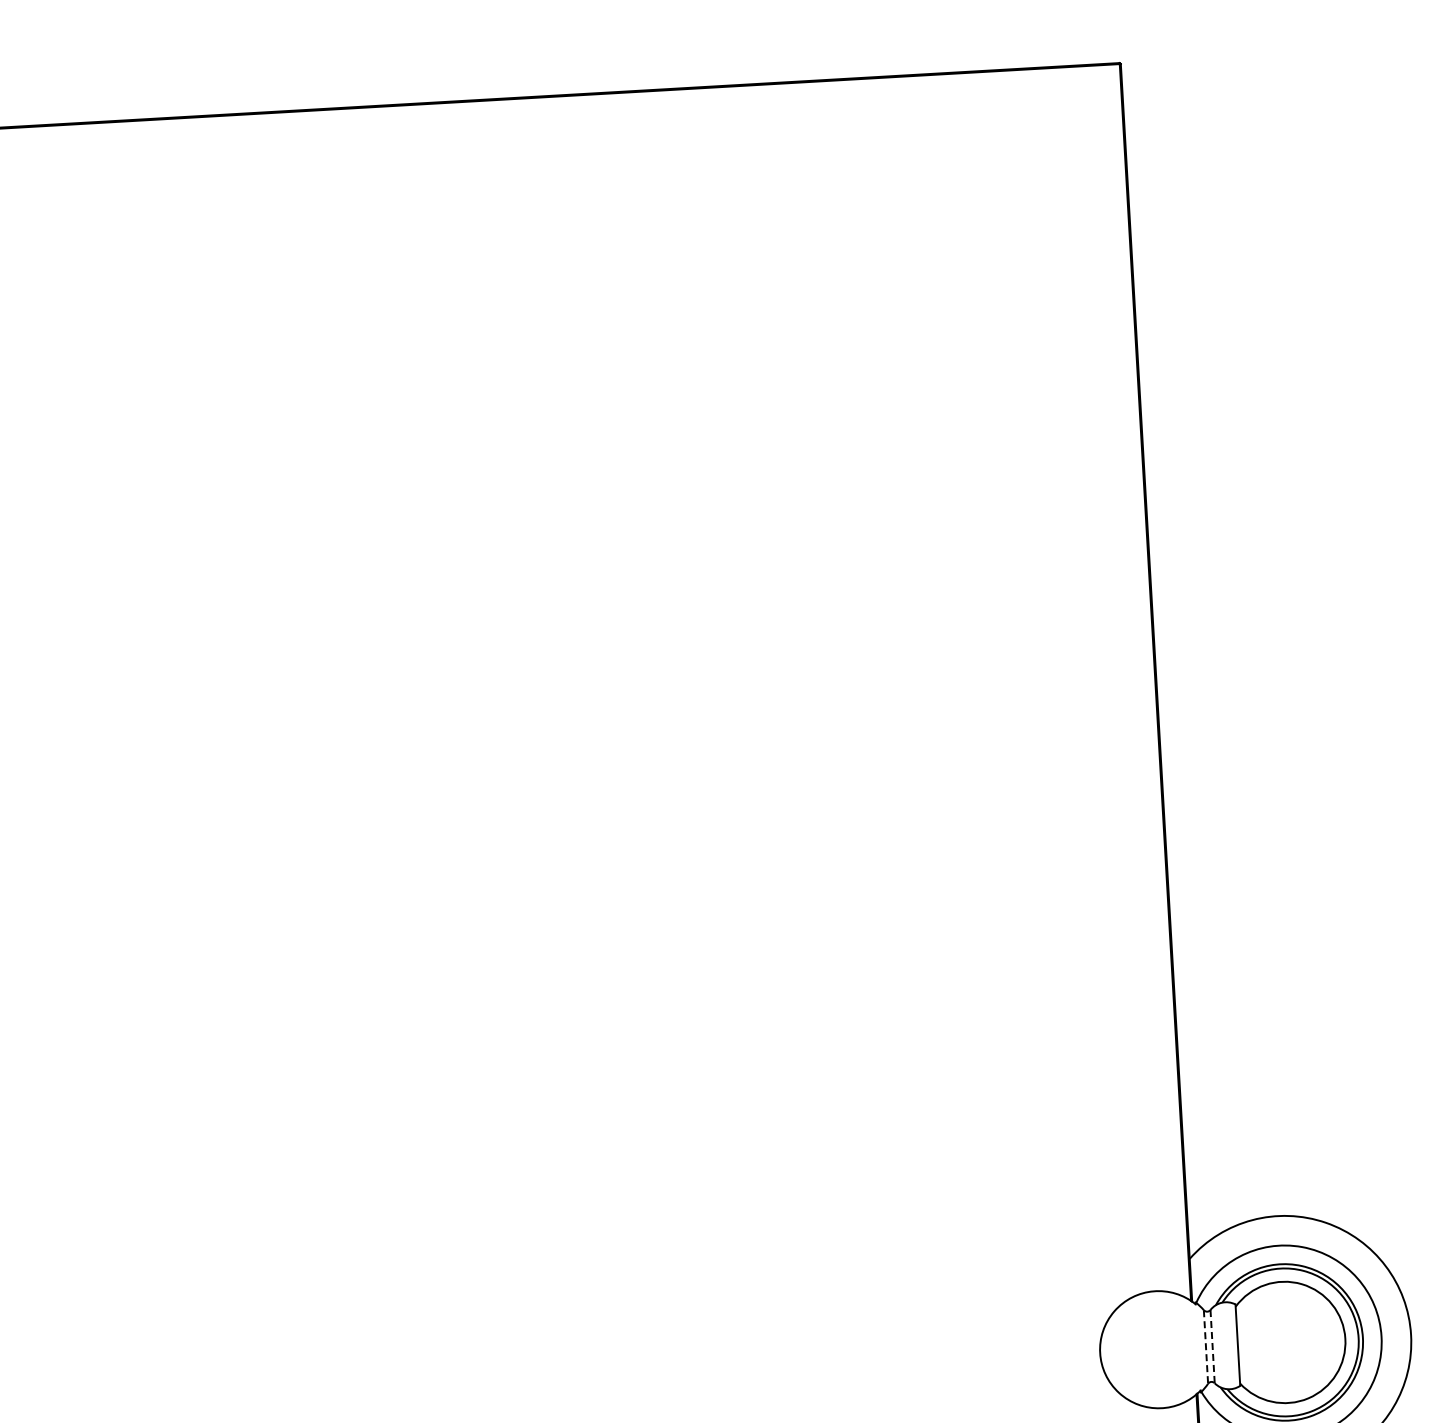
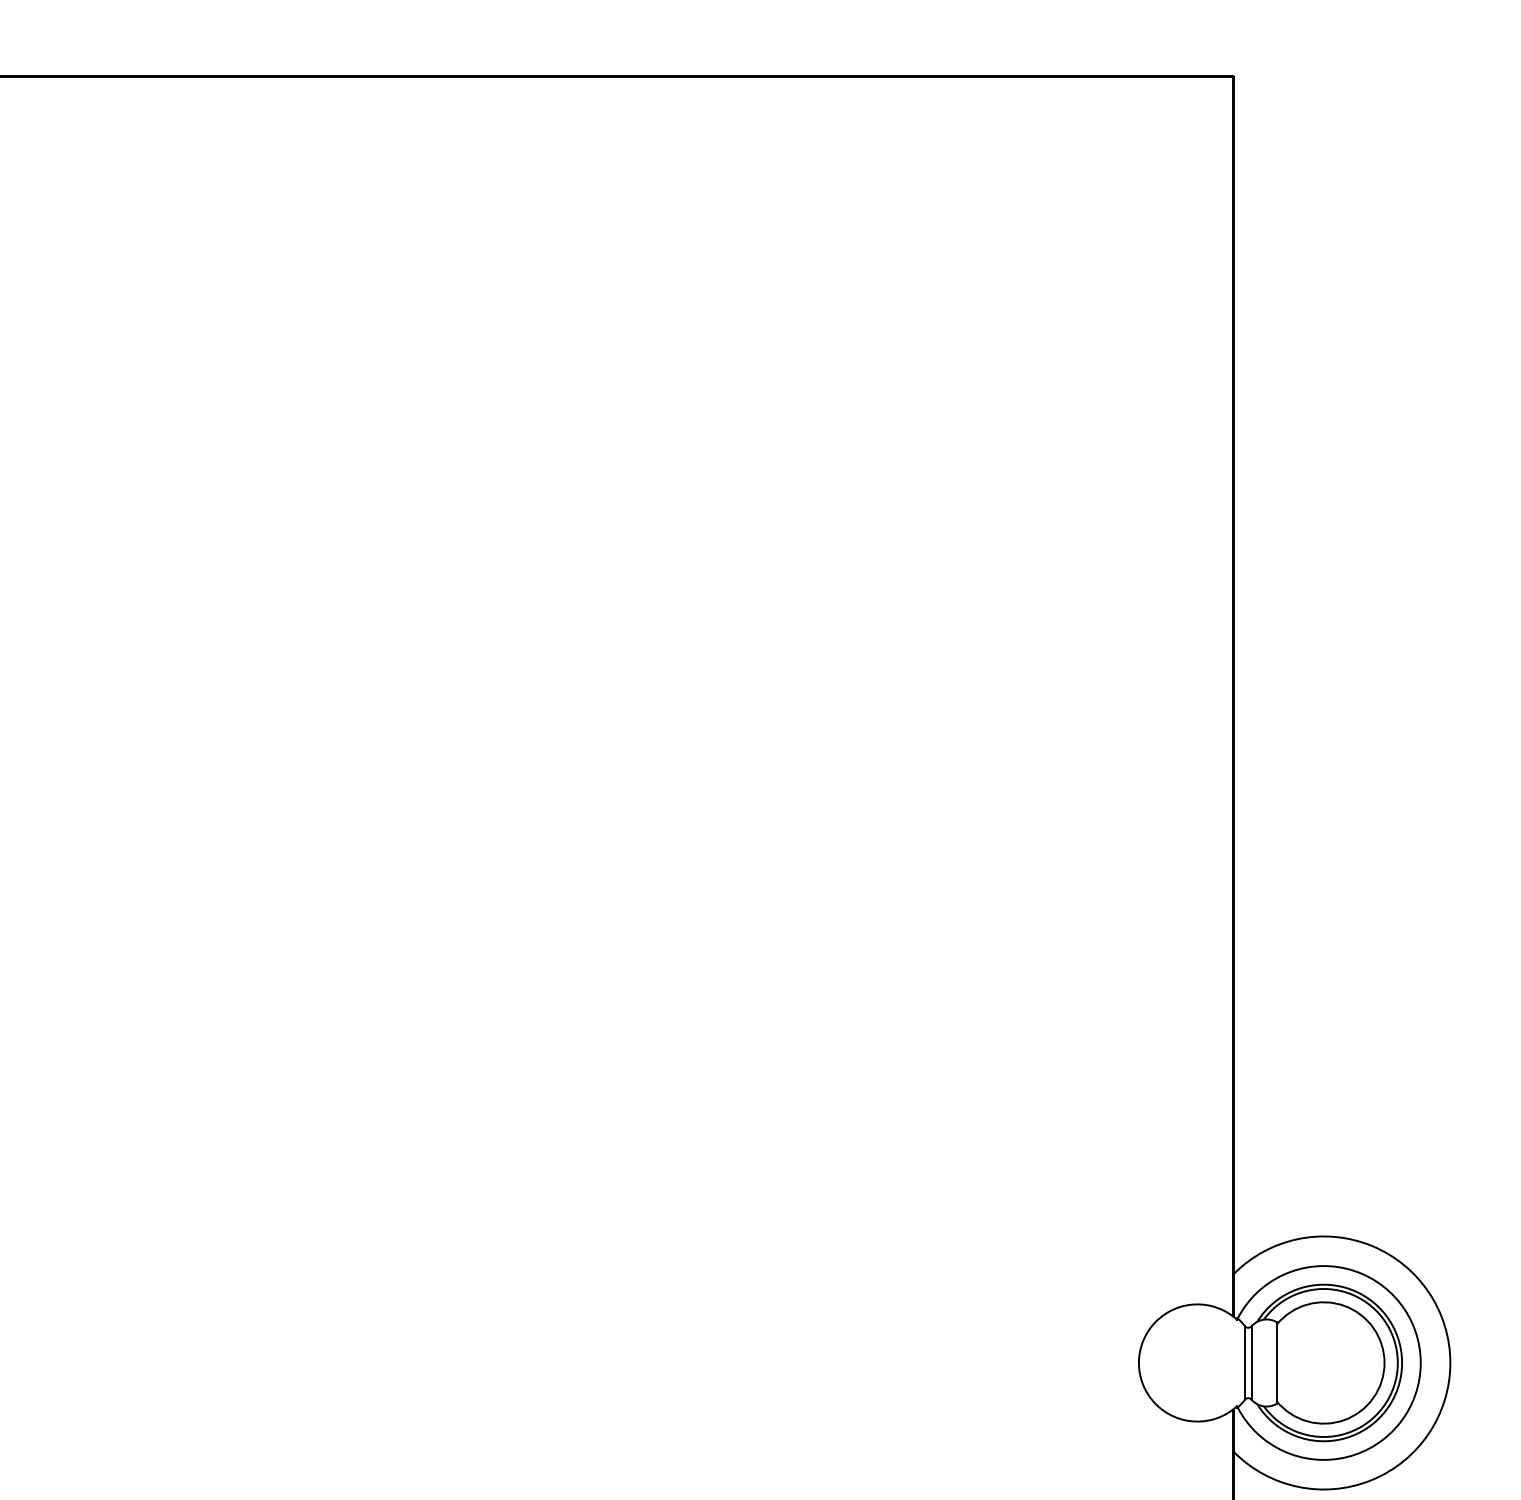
line: (1205, 1347) -> (1244, 1363), dashed -> solid
line: (1212, 1347) -> (1251, 1363), dashed -> solid

